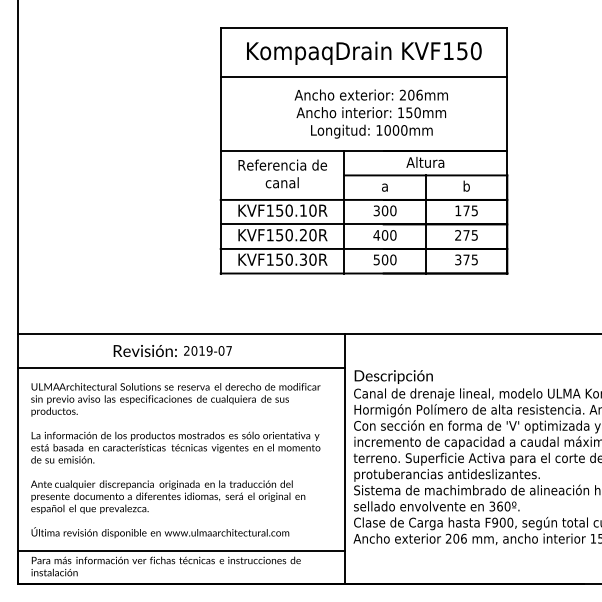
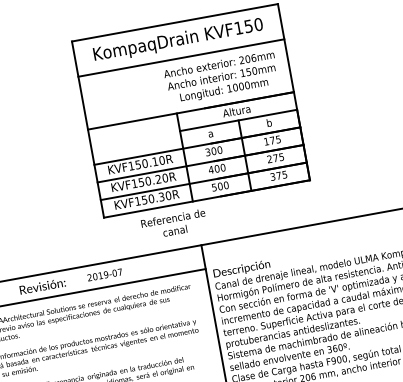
text: (370, 113) -> (220, 77), moved
text: (282, 173) -> (174, 224), moved
text: (144, 350) -> (42, 286), moved

